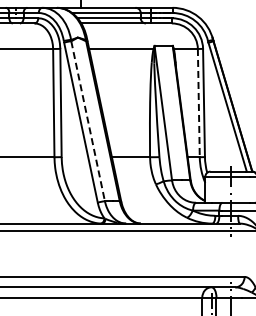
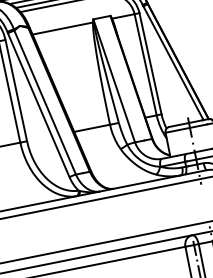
line: (198, 103) -> (145, 65), dashed -> solid
line: (88, 121) -> (45, 102), dashed -> solid

